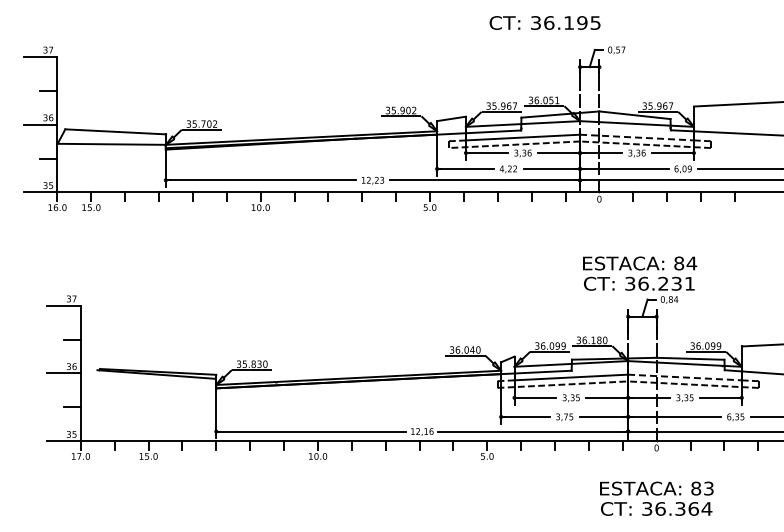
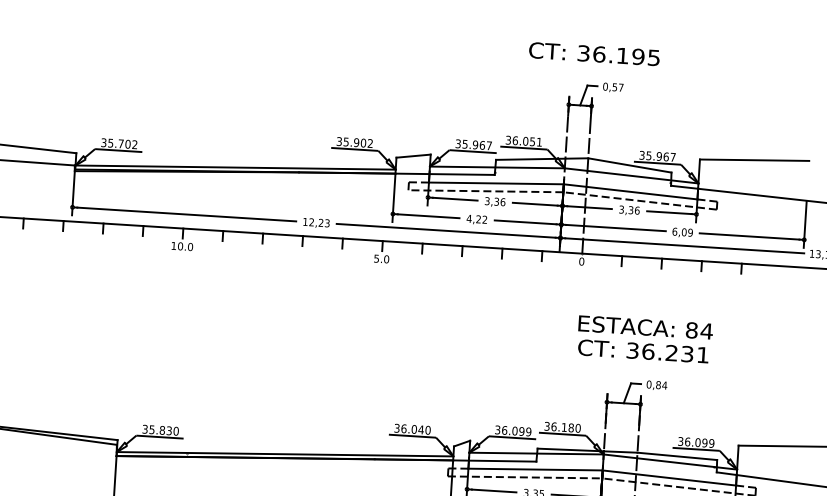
text: (544, 22) -> (593, 53), moved
line: (636, 137) -> (630, 191), dashed -> solid
text: (640, 273) -> (645, 339), moved
line: (684, 377) -> (668, 477), dashed -> solid

